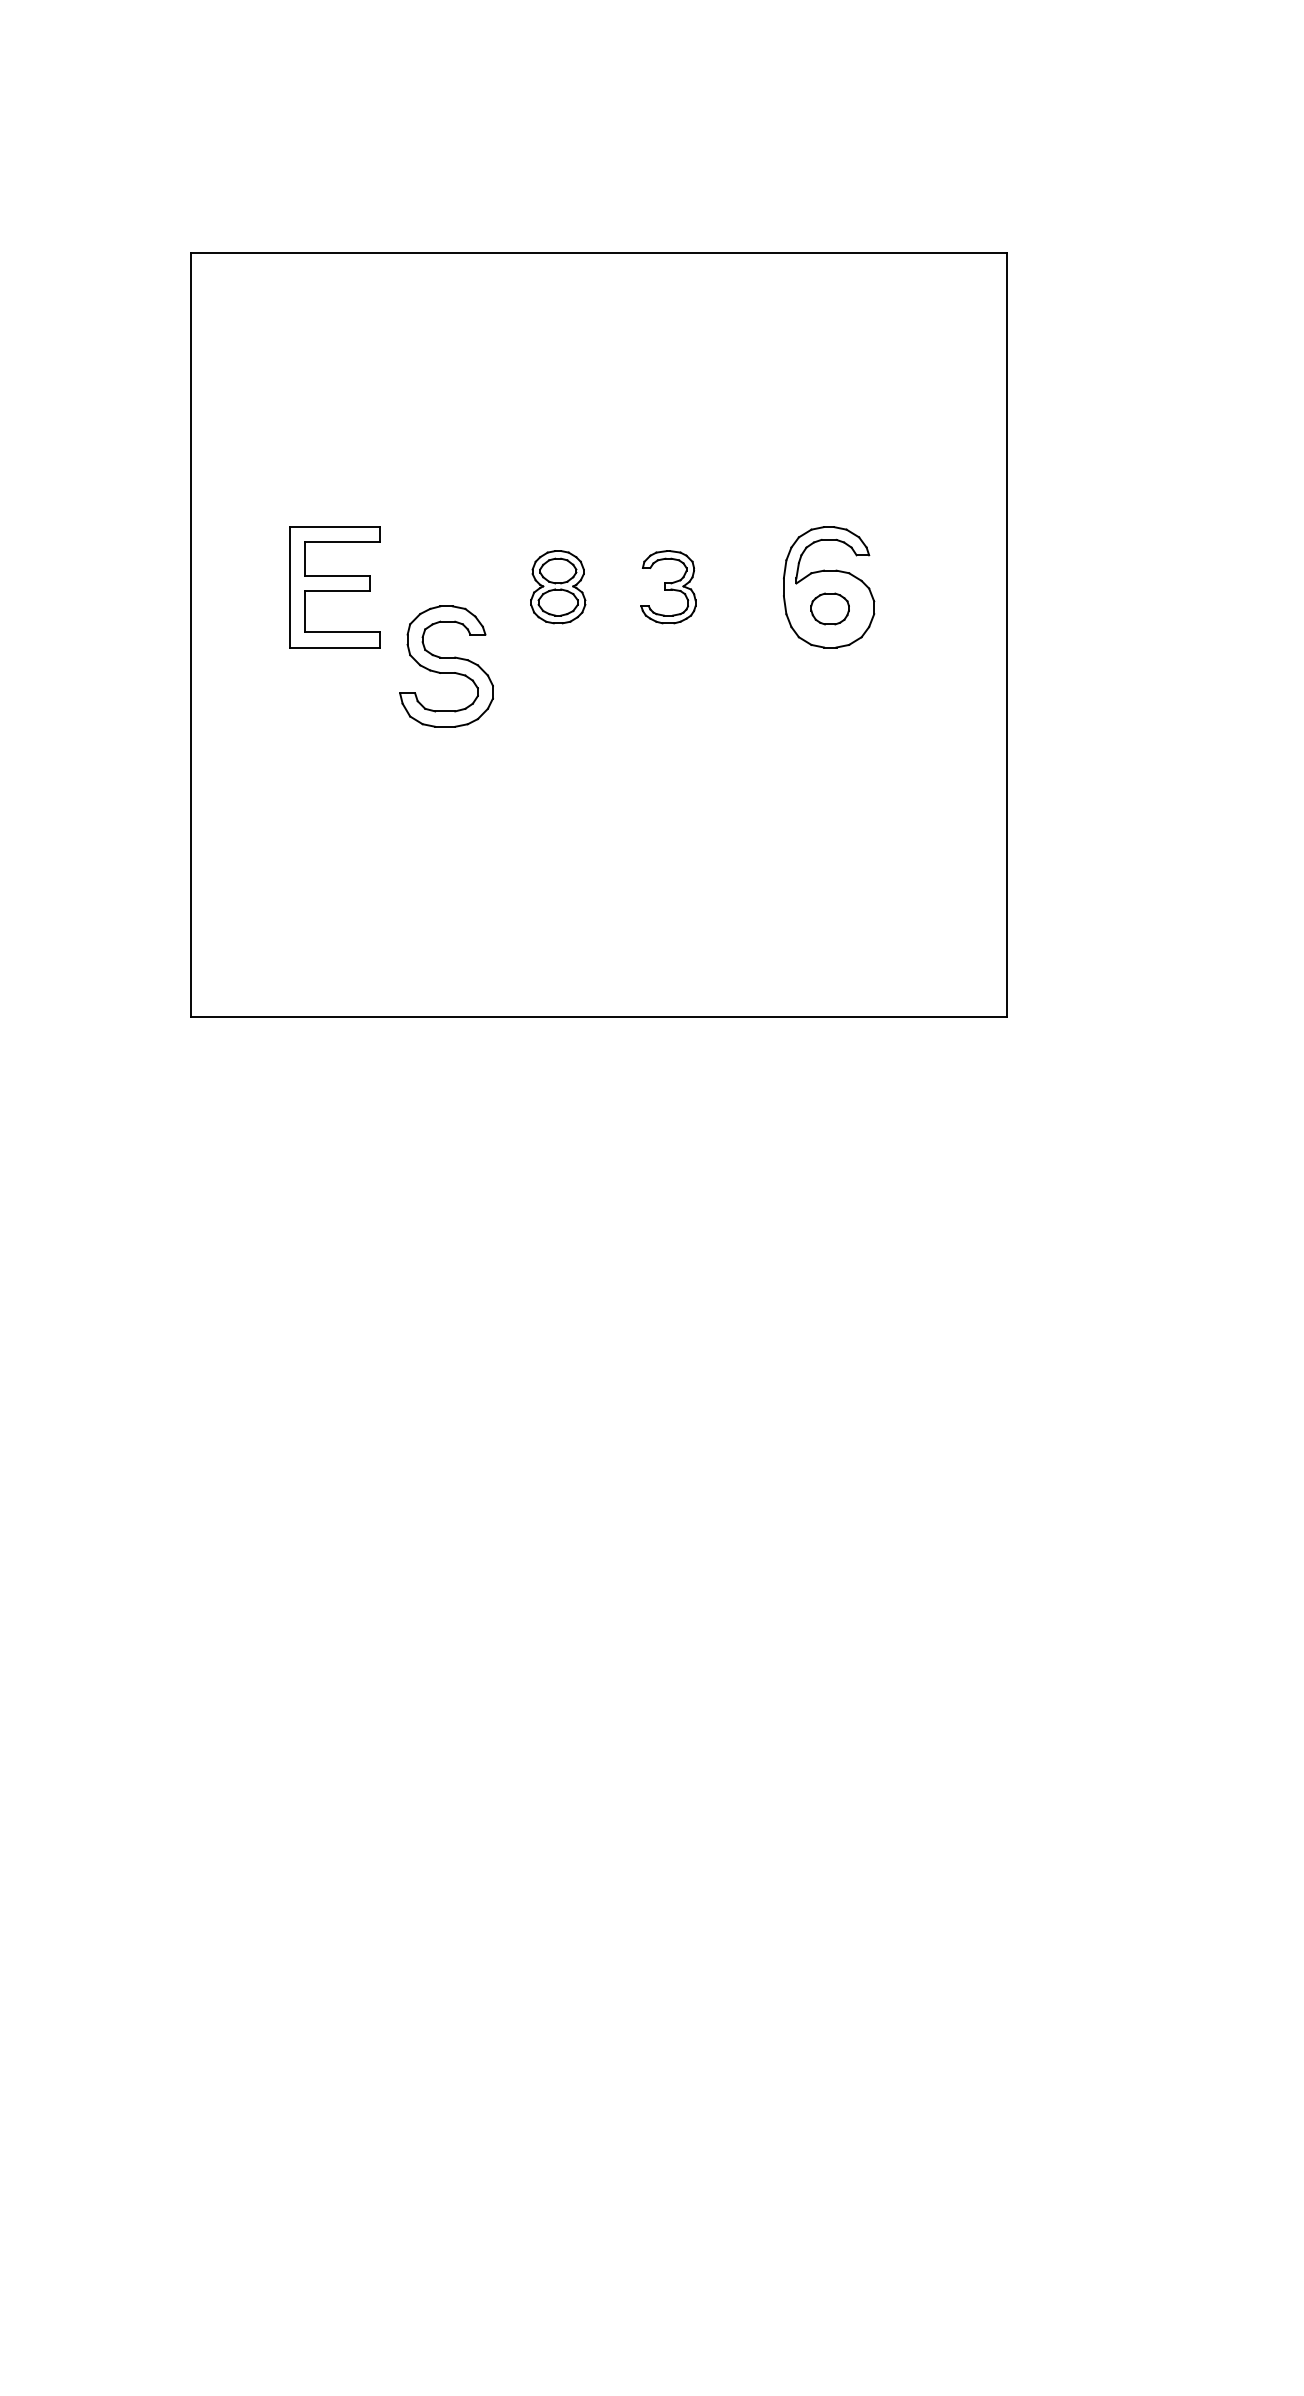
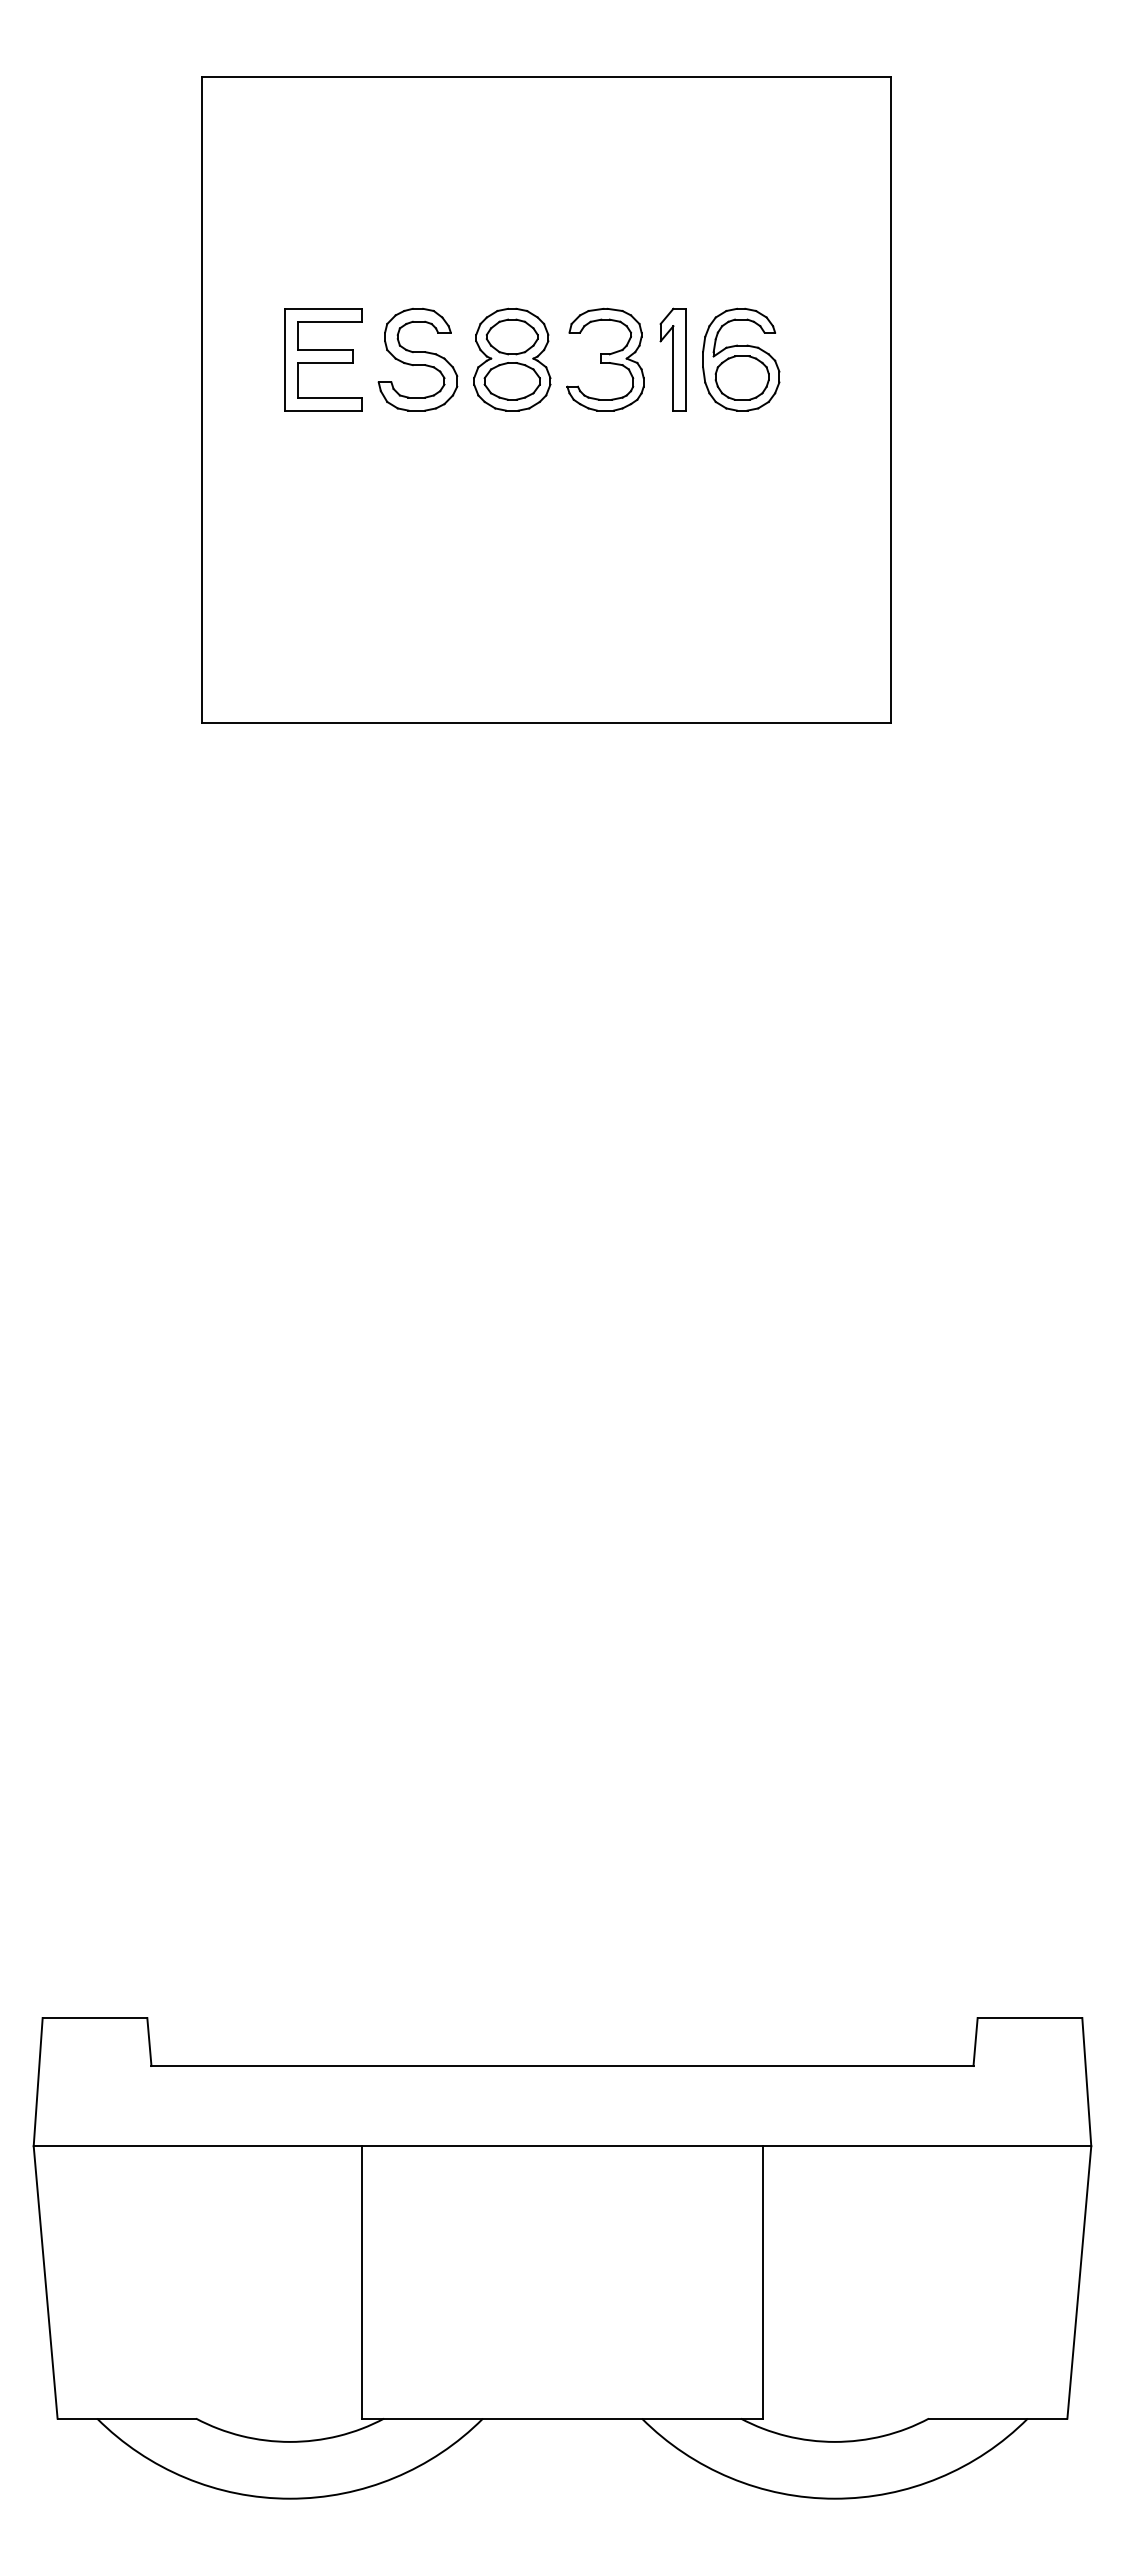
part: (558, 587) -> (512, 359), size x1.67
part: (668, 587) -> (605, 359), size x1.67
part: (747, 587) -> (672, 359), added
part: (829, 608) -> (741, 377), size x1.67
part: (445, 666) -> (417, 359), moved

